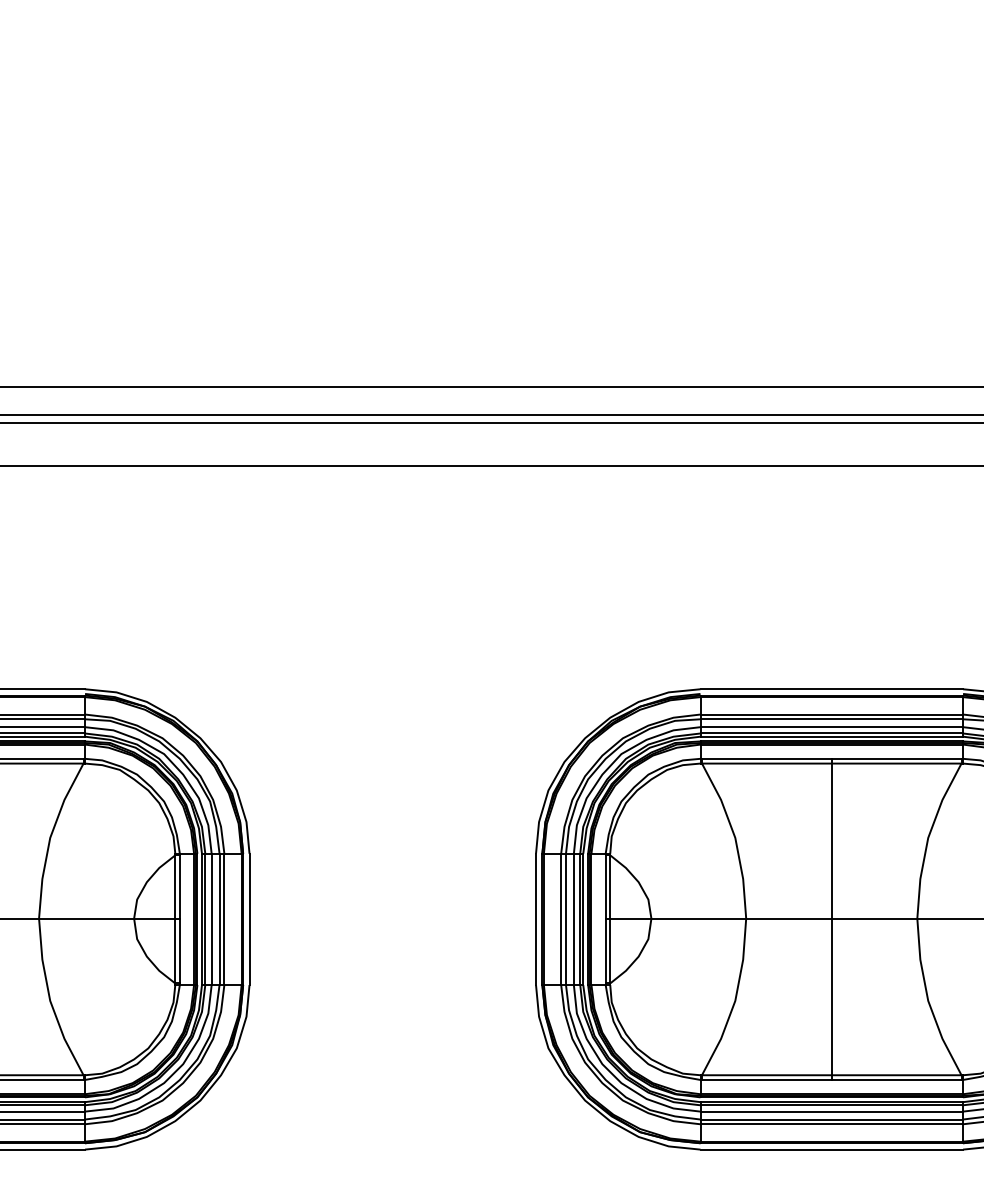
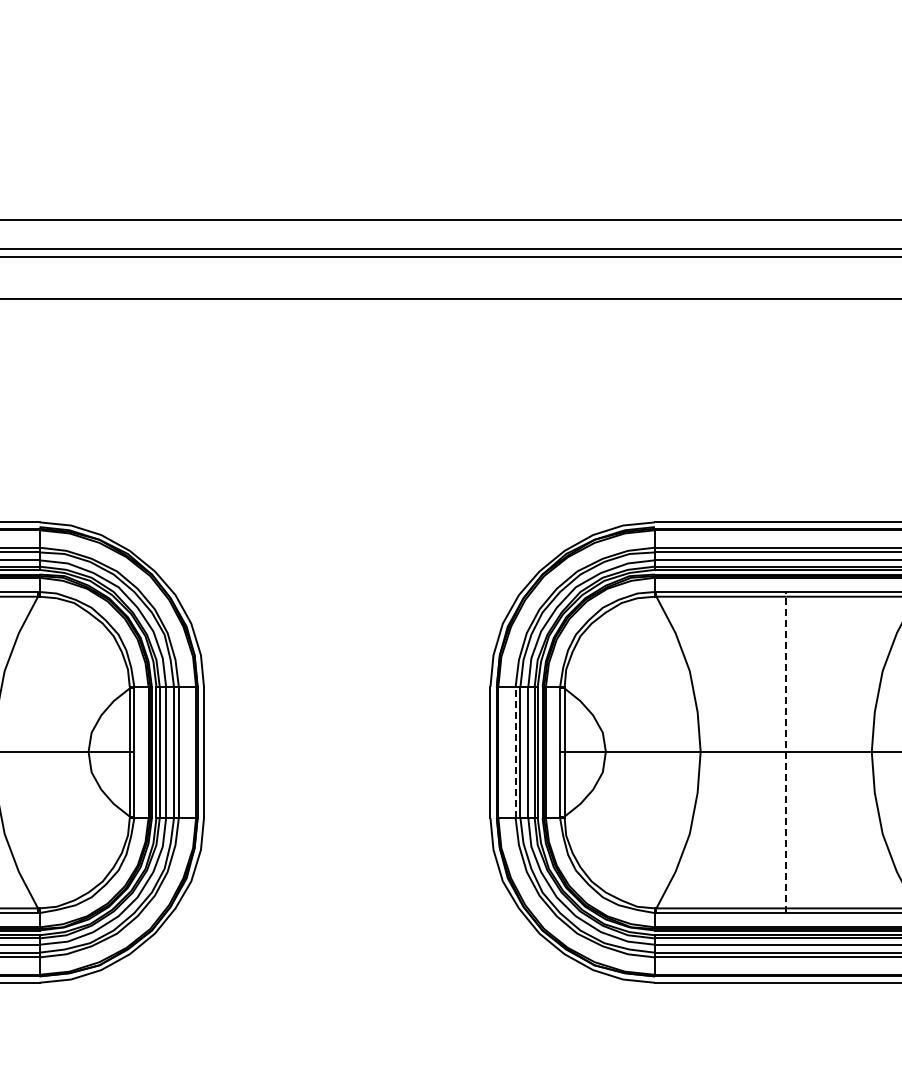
line: (561, 919) -> (515, 752), solid -> dashed
line: (831, 919) -> (785, 752), solid -> dashed

